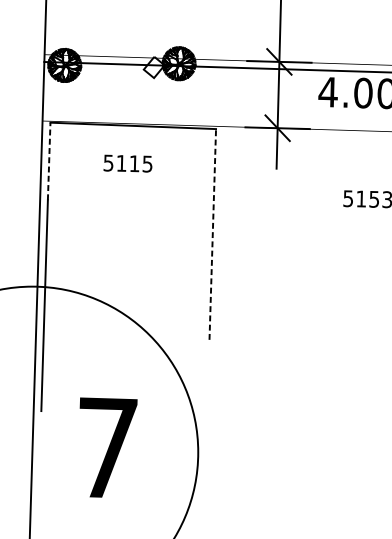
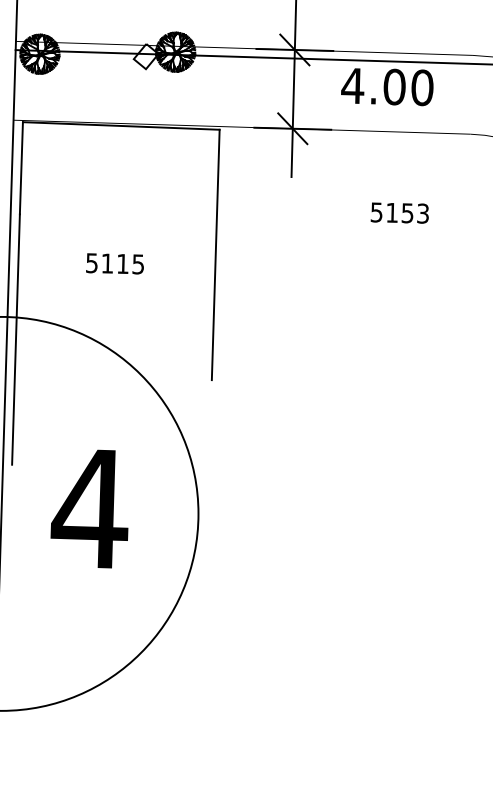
line: (49, 160) -> (21, 167), dashed -> solid
text: (127, 163) -> (114, 263), moved
line: (212, 234) -> (215, 254), dashed -> solid
text: (106, 447) -> (89, 508), 7 -> 4

